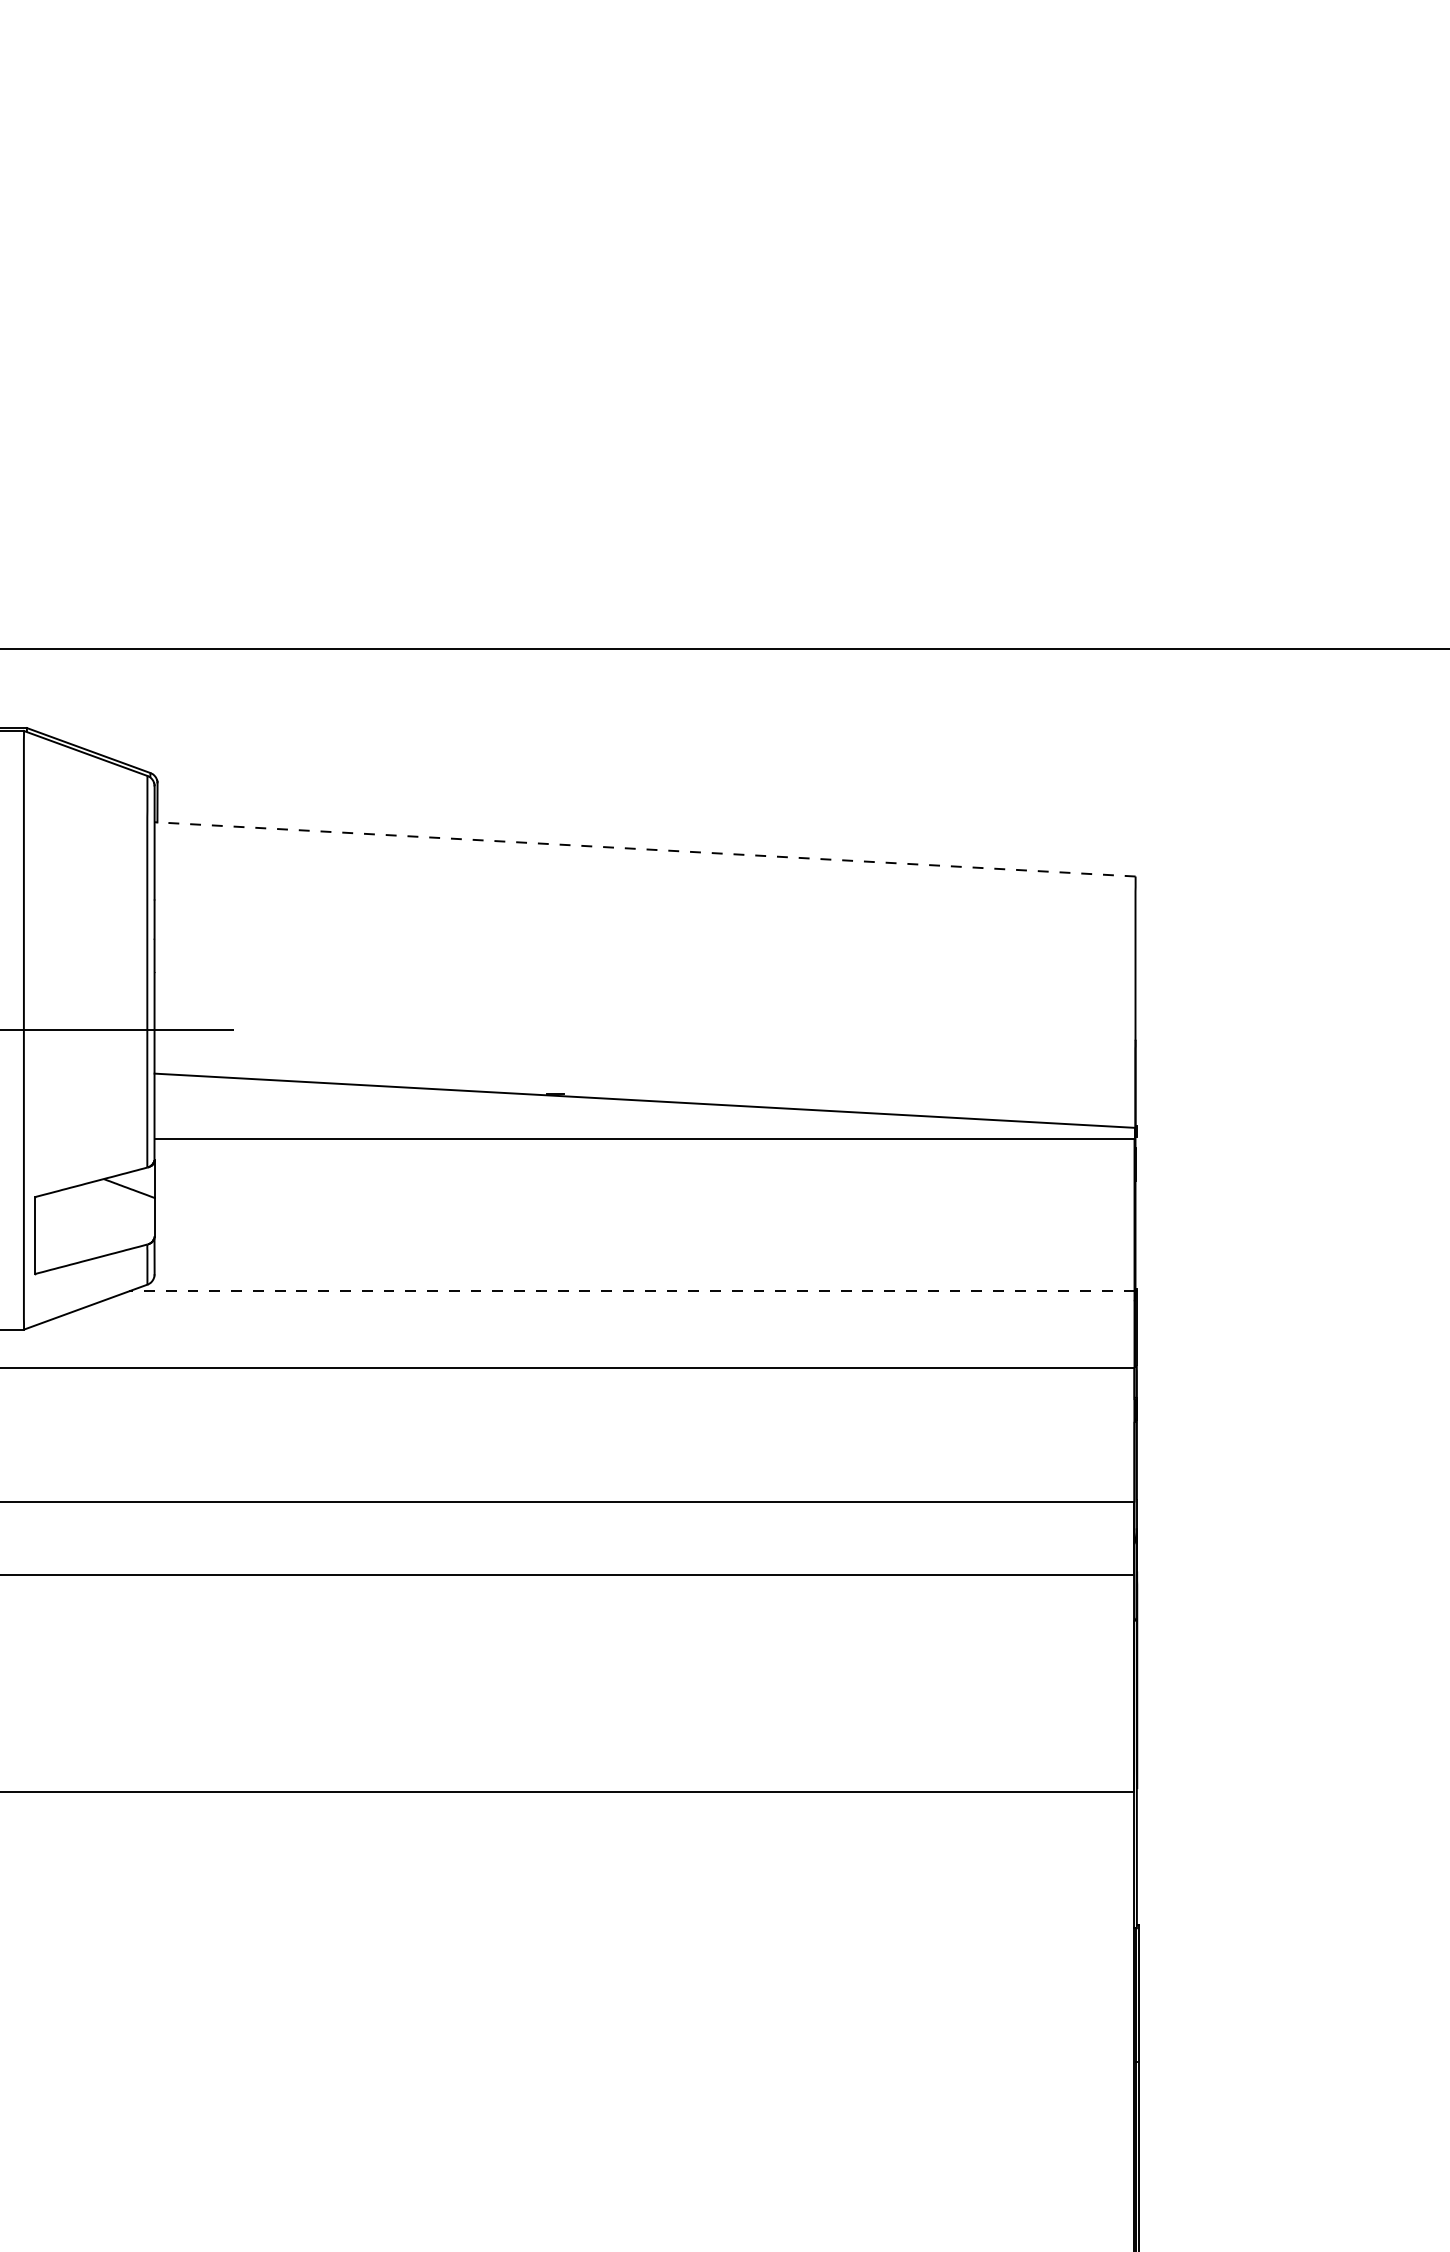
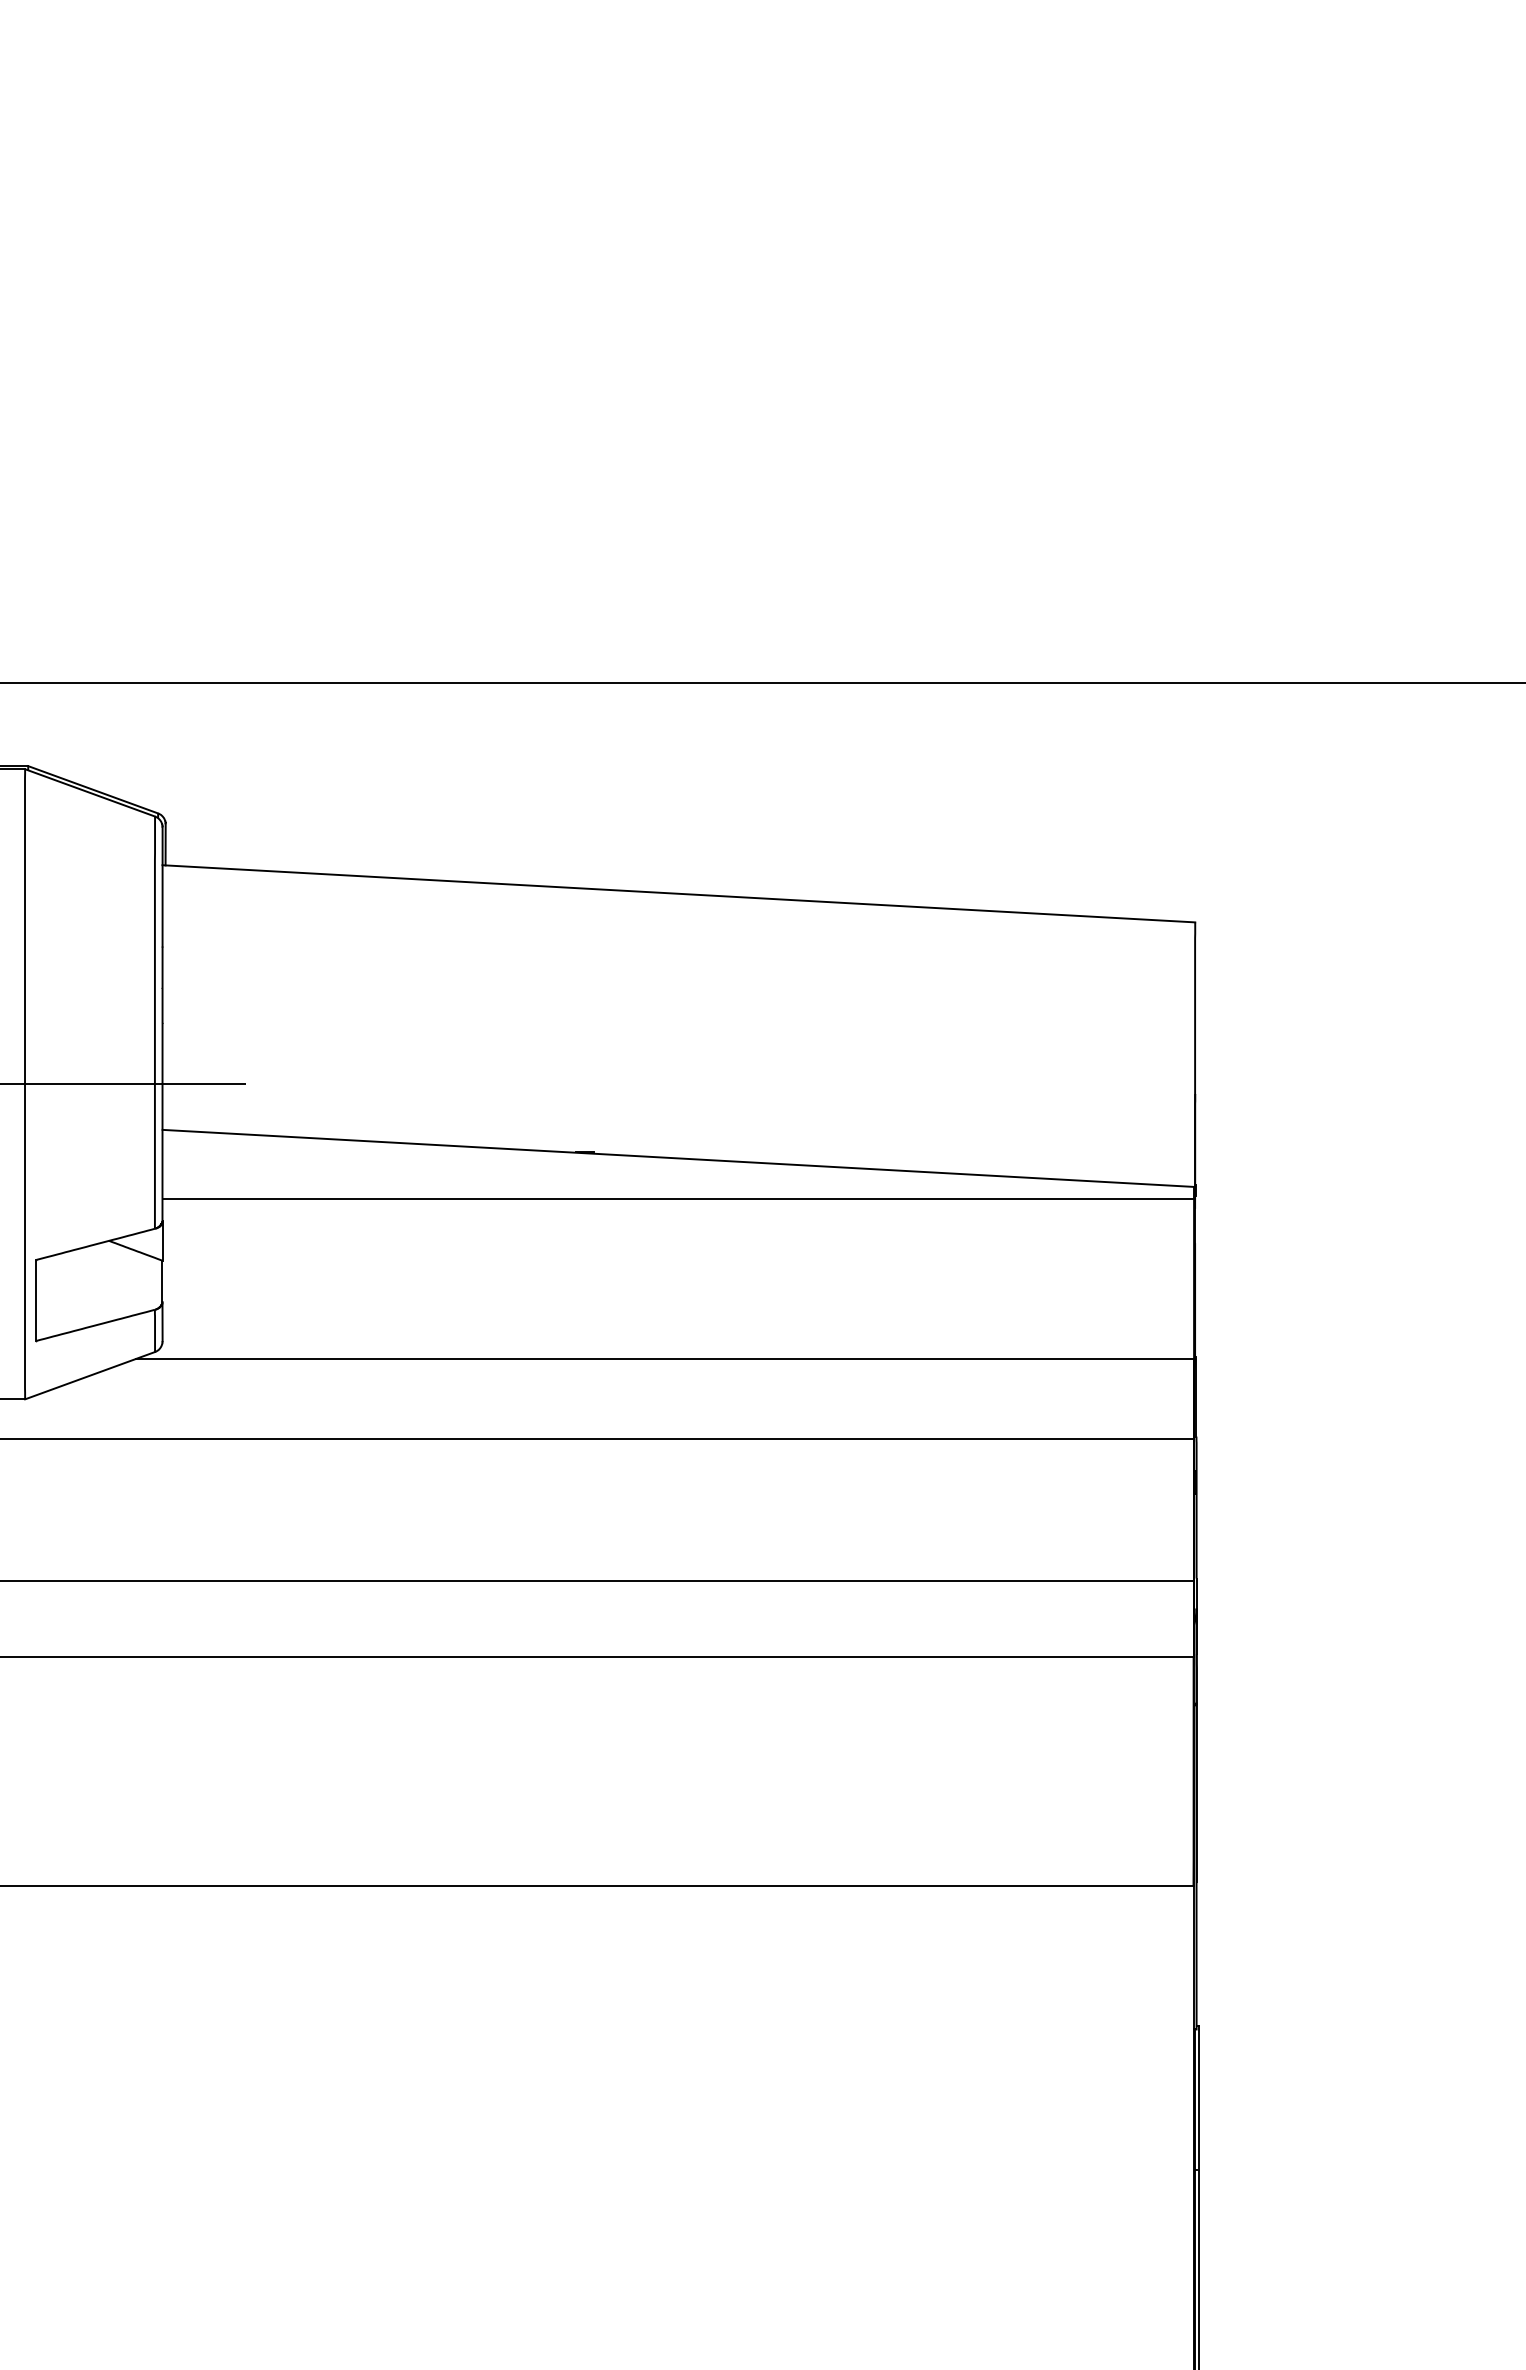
line: (644, 849) -> (678, 893), dashed -> solid
line: (632, 1290) -> (665, 1358), dashed -> solid

